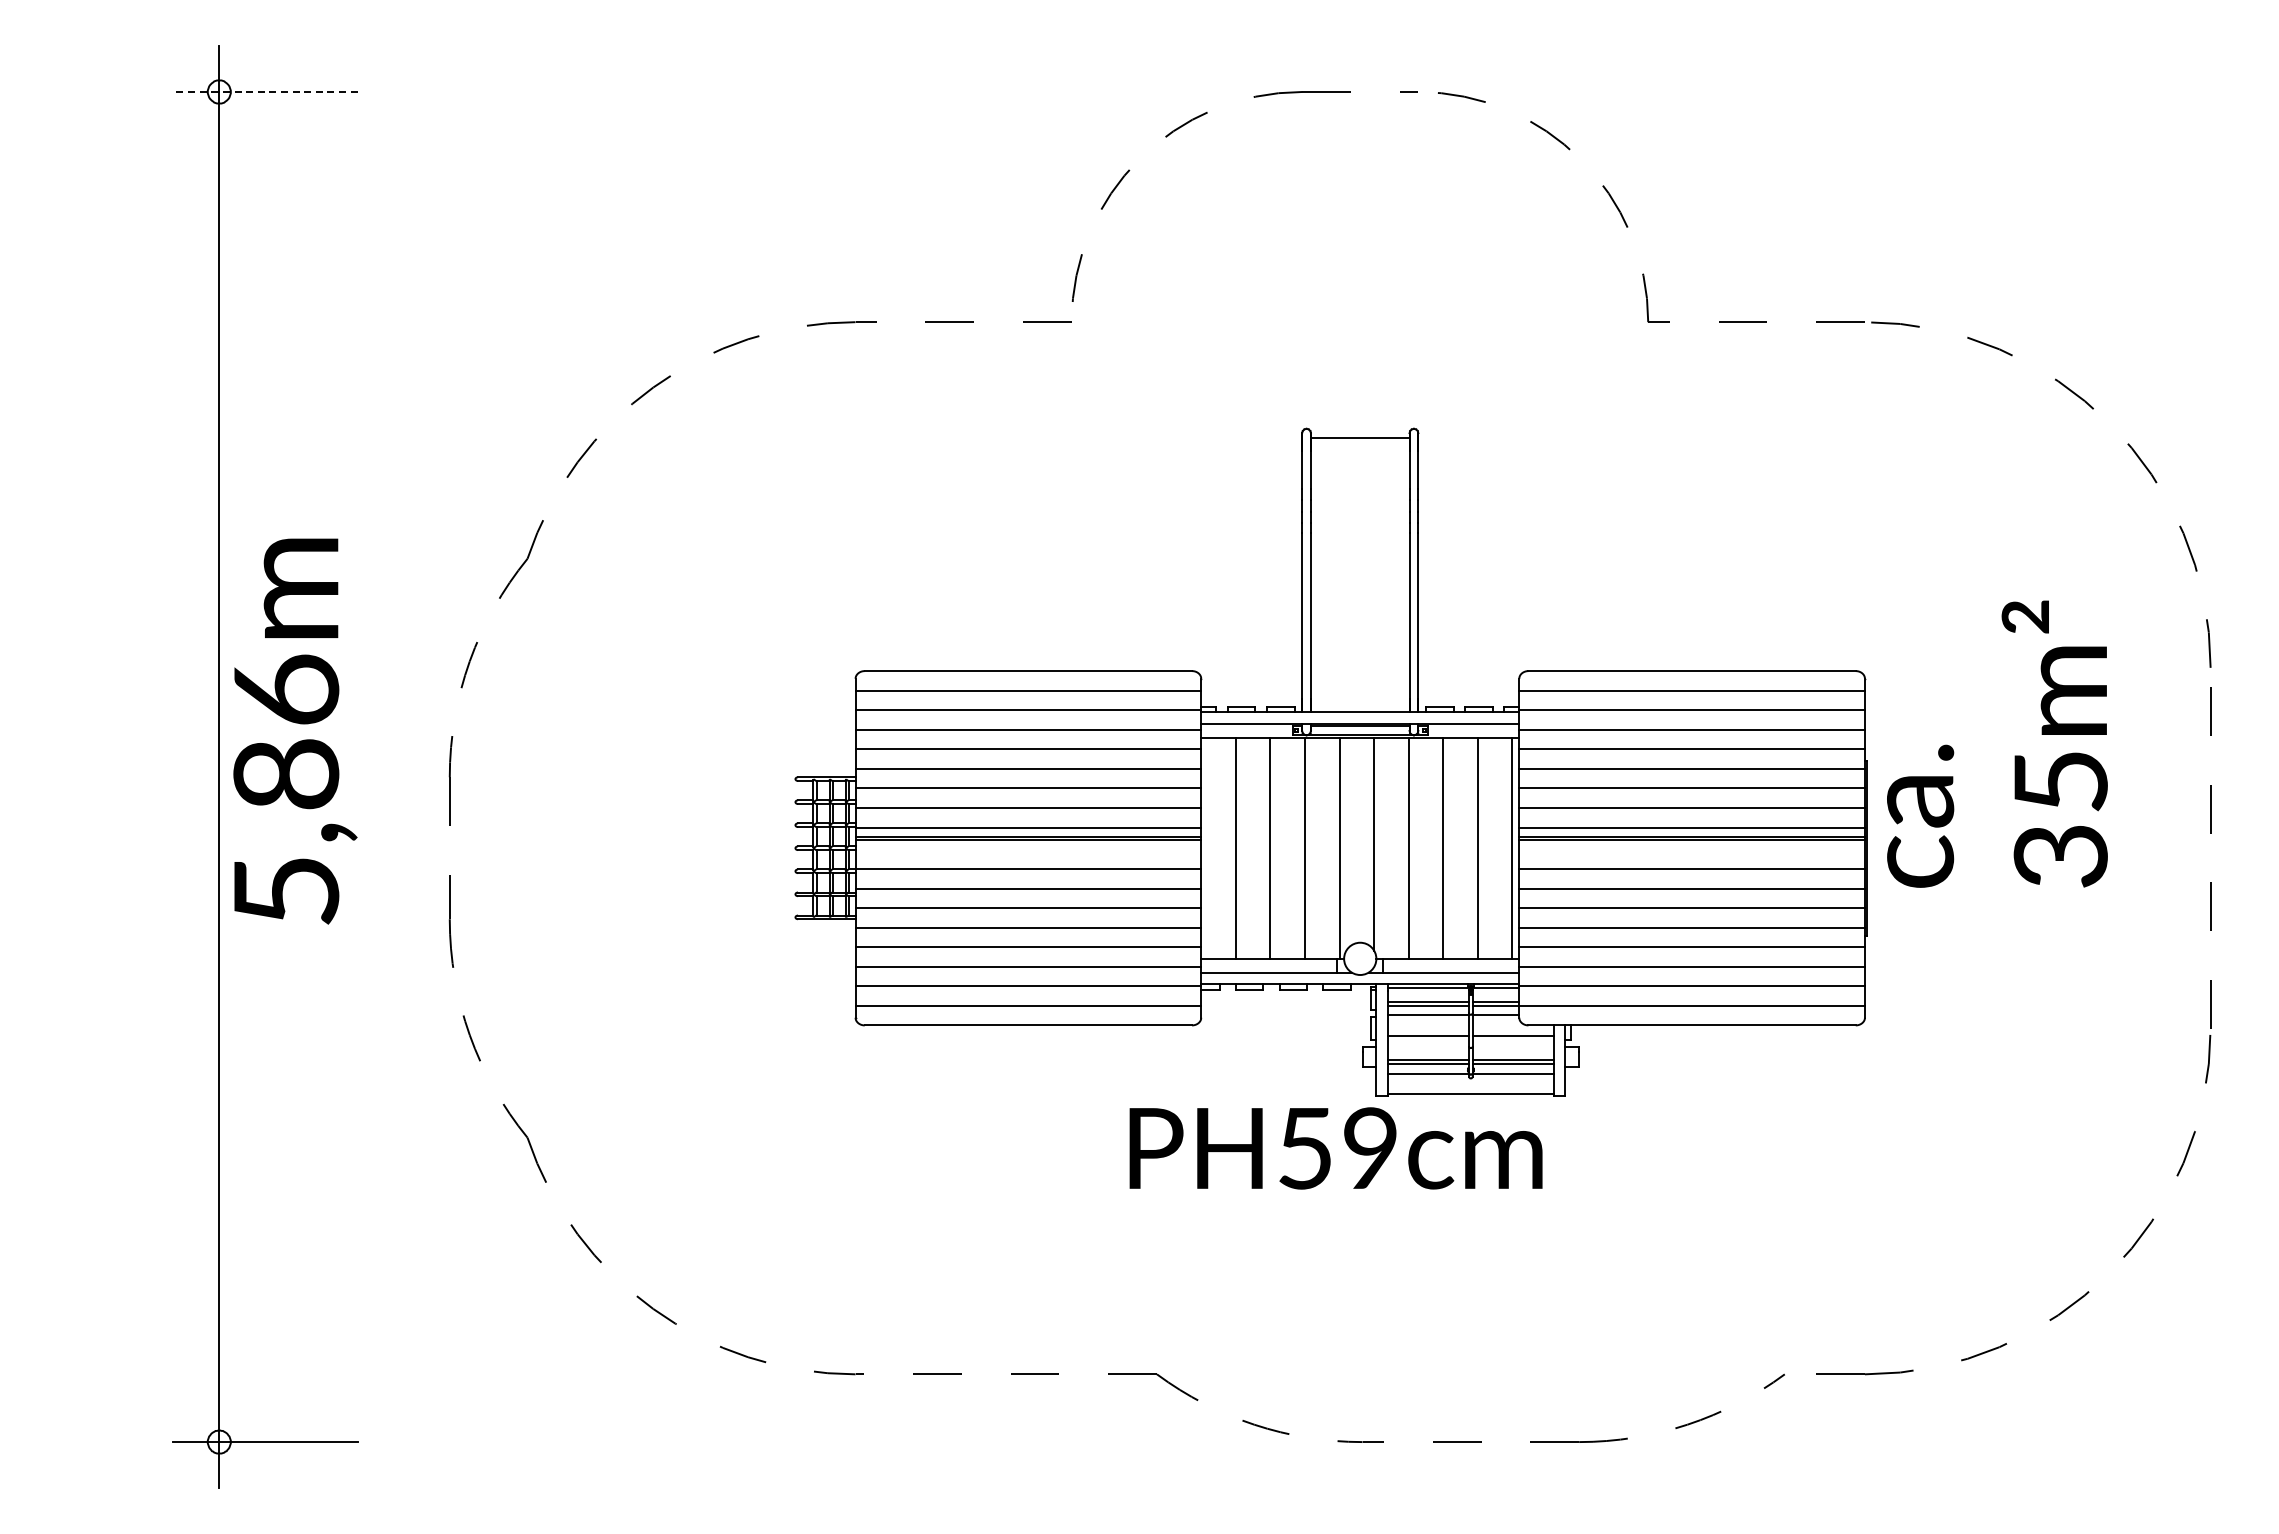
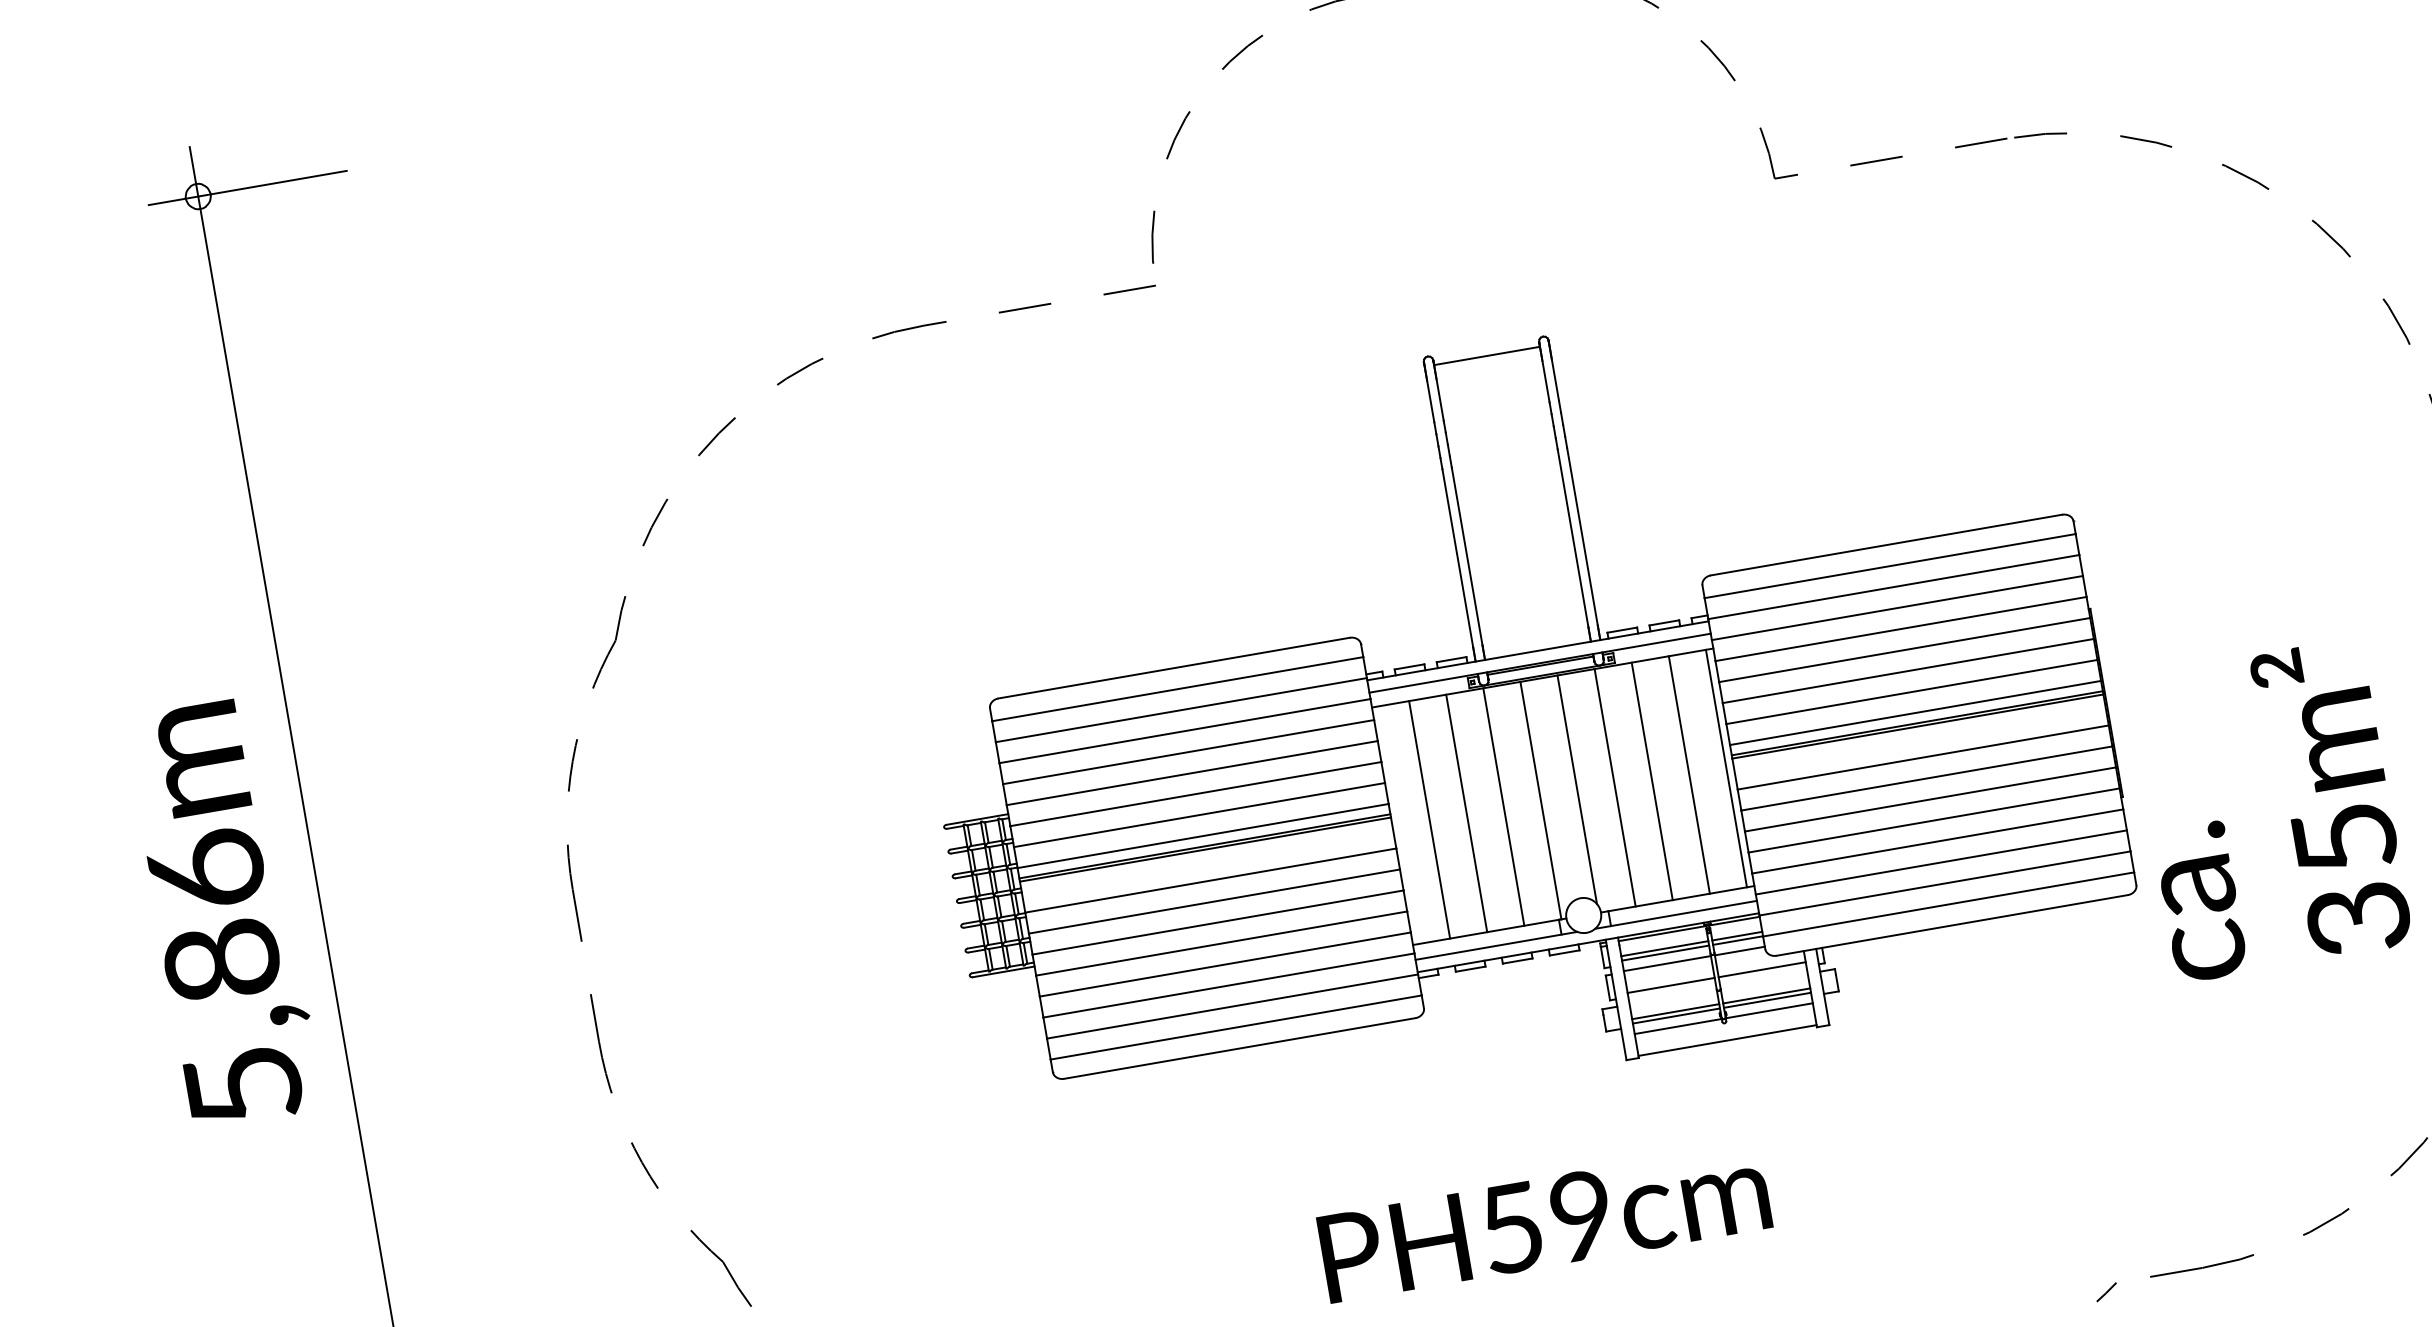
line: (264, 92) -> (246, 188), dashed -> solid
text: (295, 731) -> (223, 913), moved
text: (1997, 743) -> (2269, 809), moved
text: (1335, 1148) -> (1544, 1222), moved

